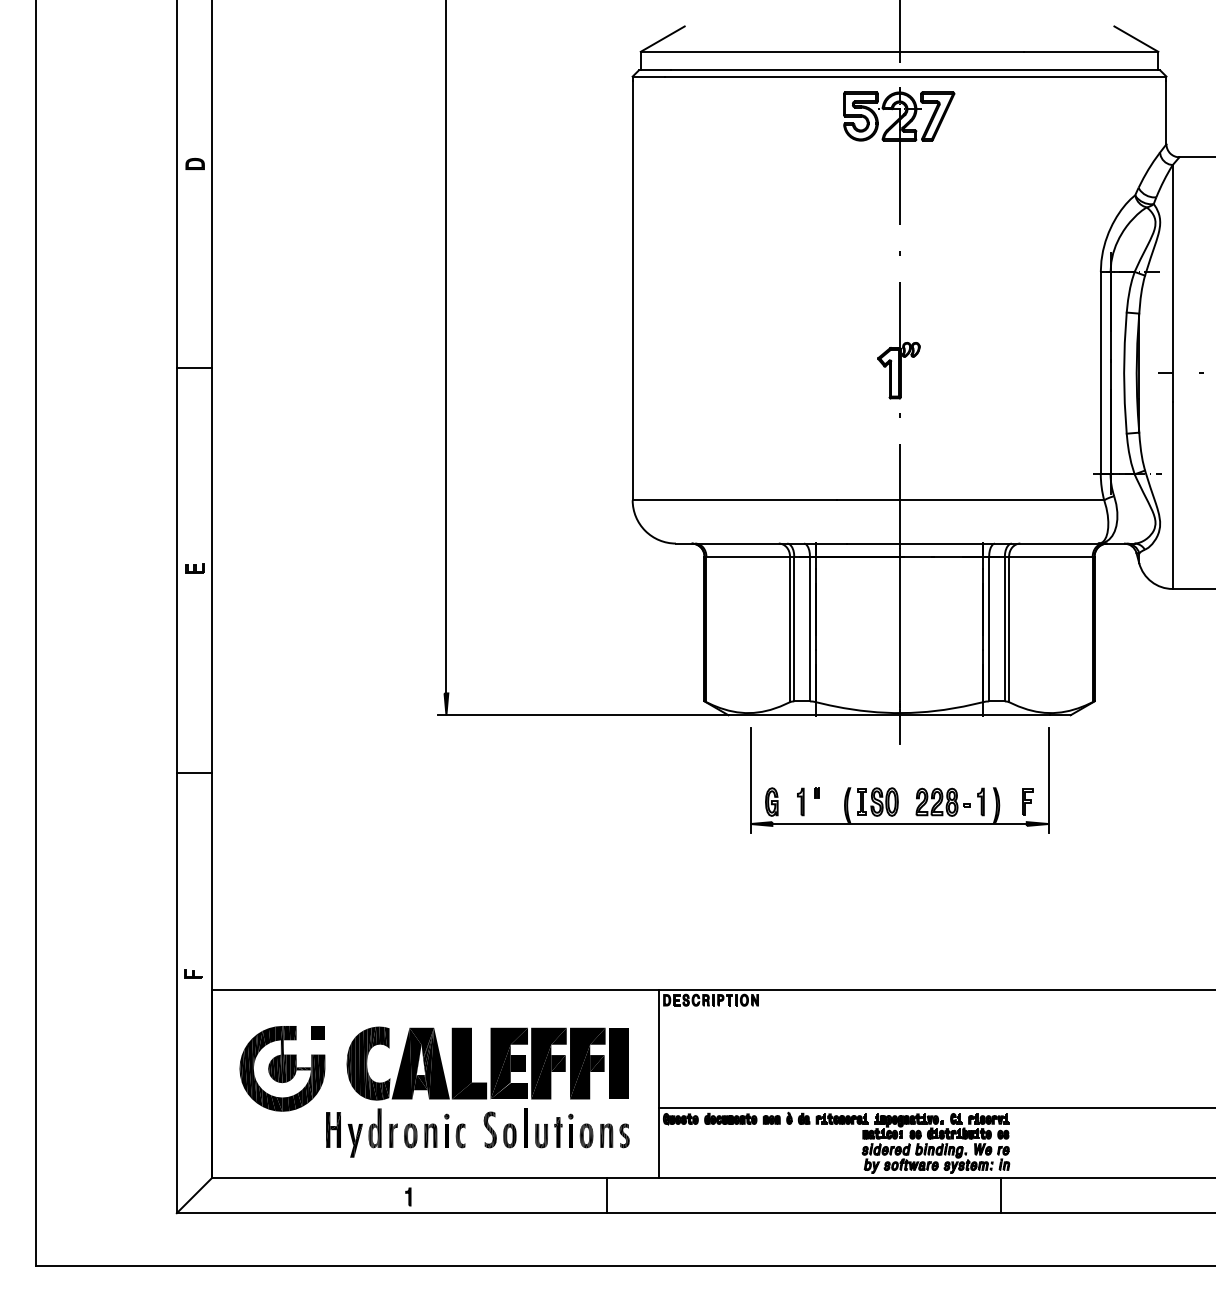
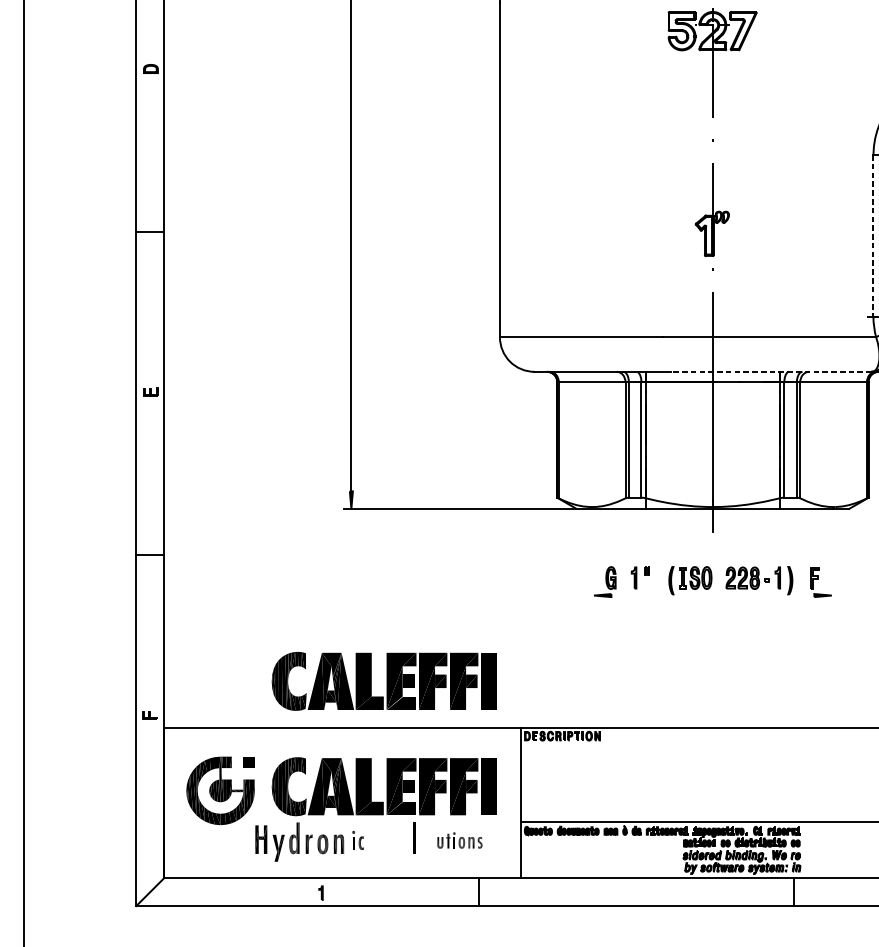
line: (1100, 373) -> (873, 236), solid -> dashed
line: (973, 543) -> (771, 371), solid -> dashed
line: (750, 779) -> (593, 560), removed
line: (1048, 779) -> (831, 560), removed
line: (899, 824) -> (712, 595), removed
part: (487, 931) -> (384, 681), added
part: (499, 1129) -> (393, 839), removed
part: (454, 1130) -> (357, 840), size x0.7
part: (582, 1130) -> (459, 840), size x0.6

